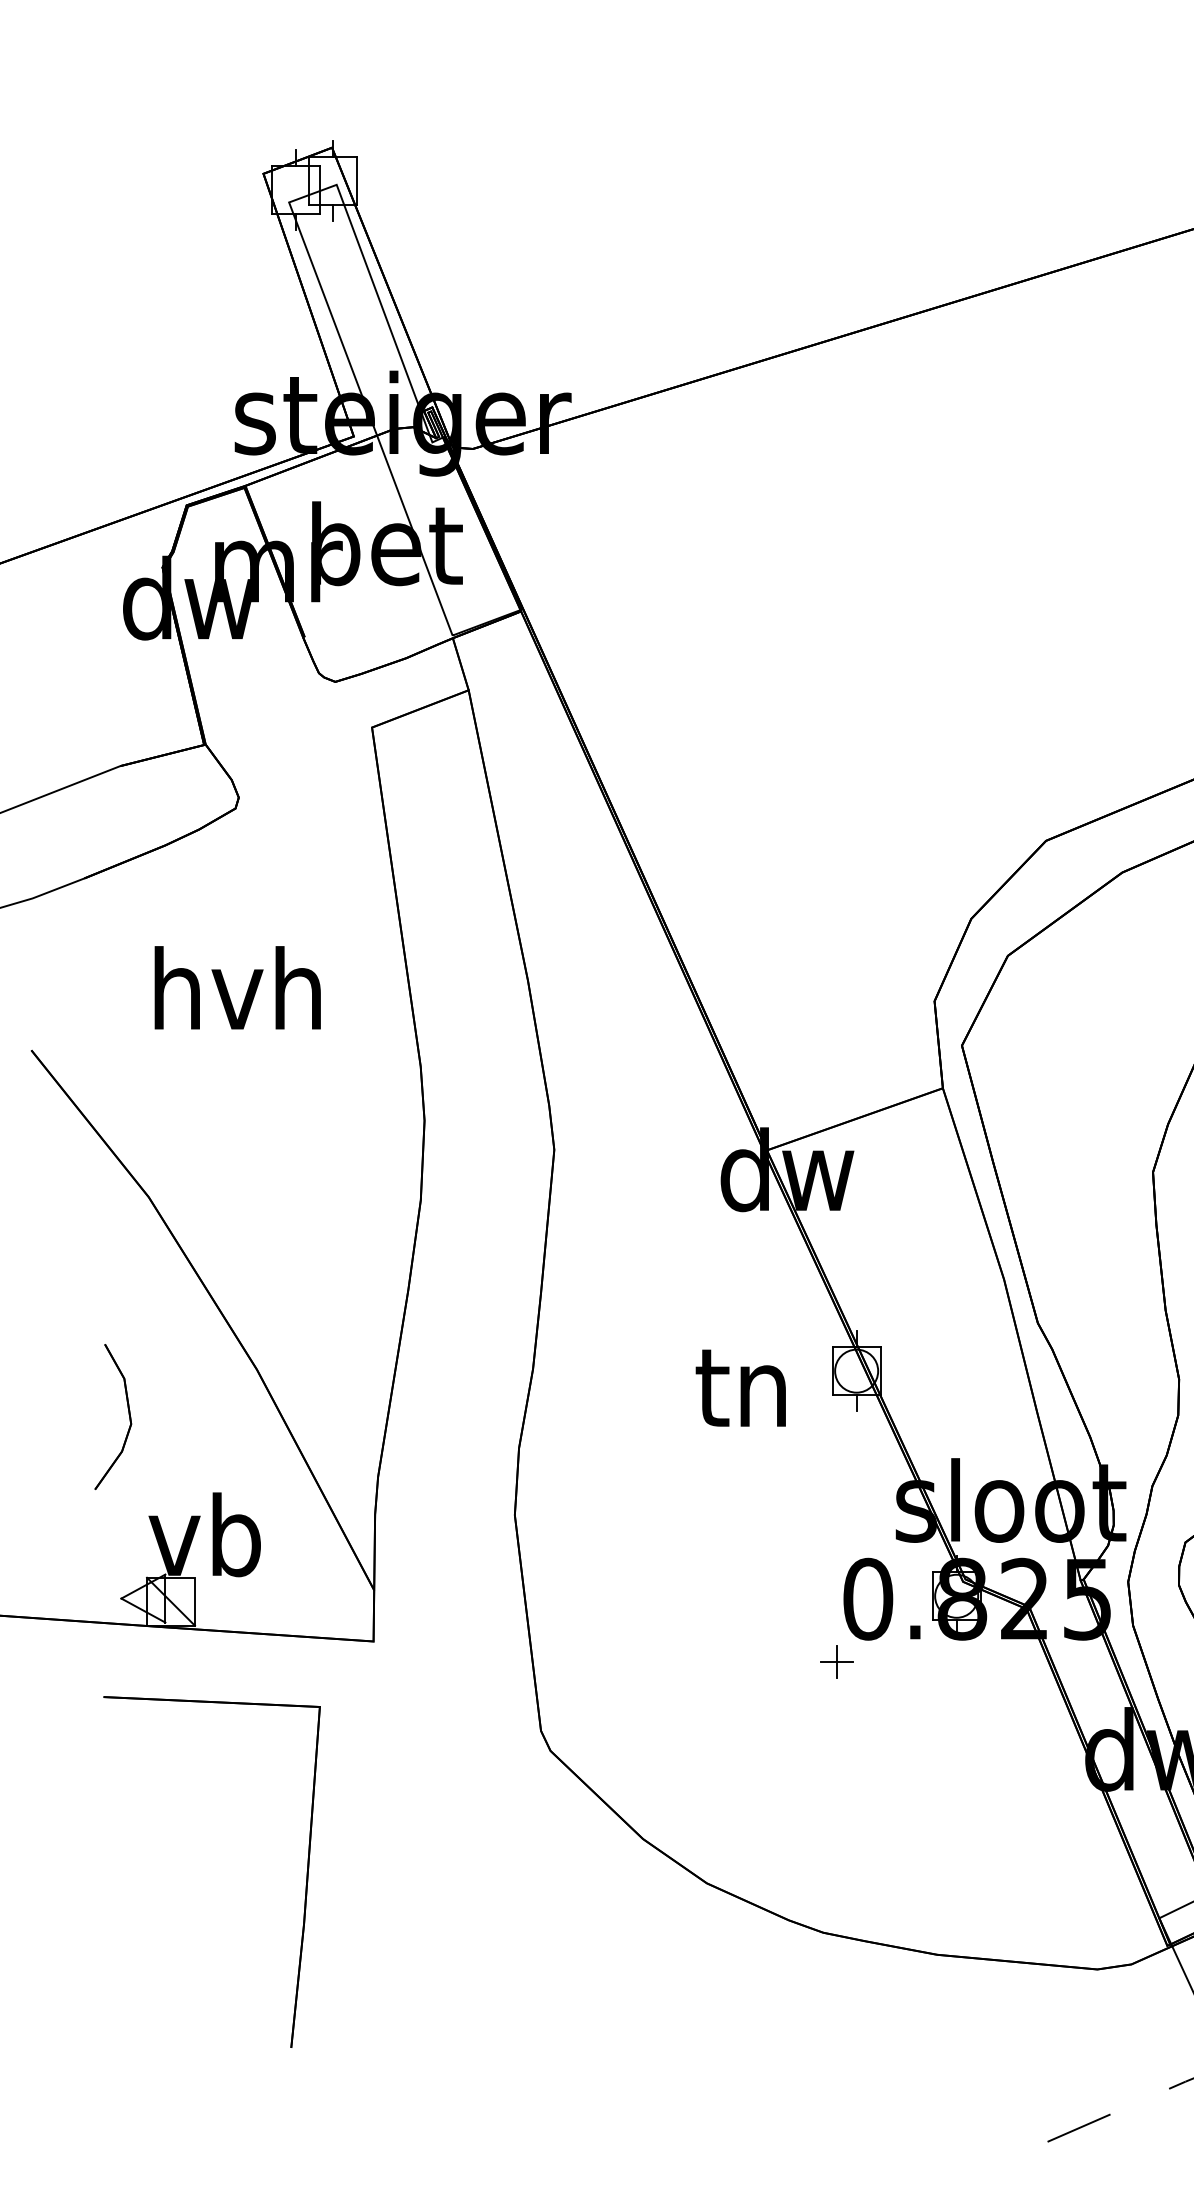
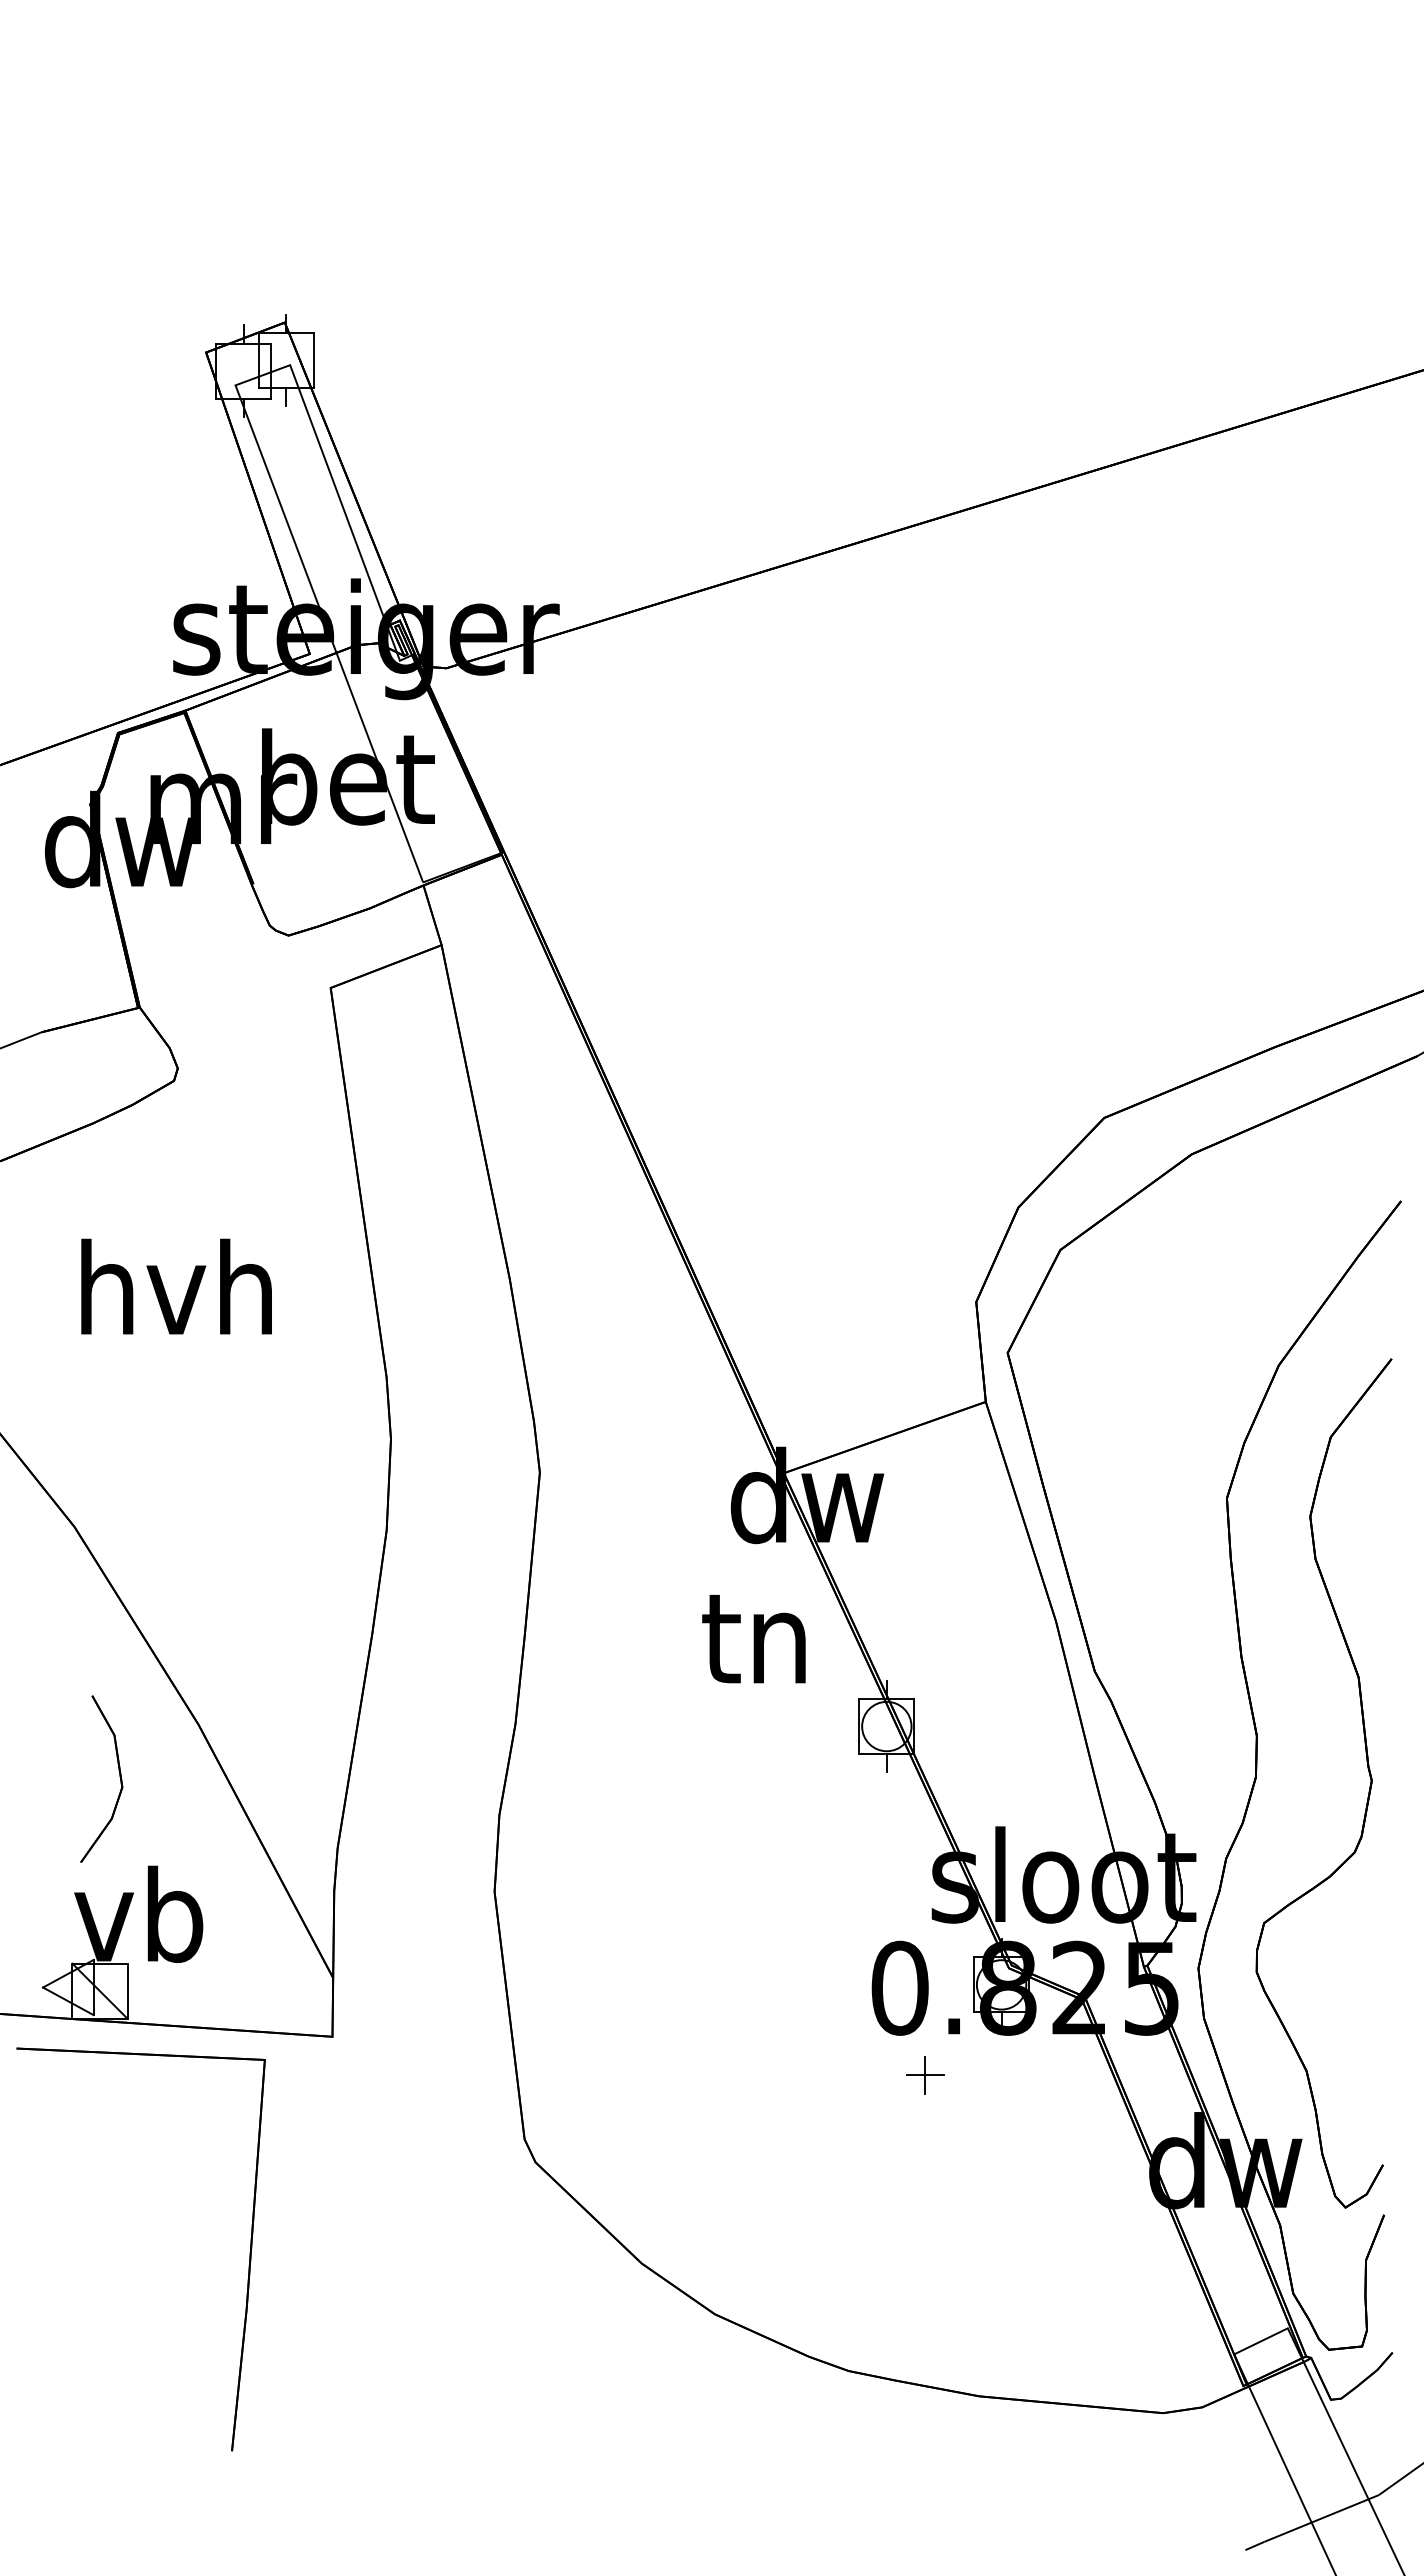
text: (740, 1388) -> (753, 1639), moved
part: (128, 1415) -> (119, 1777), moved
part: (837, 1662) -> (925, 2075), moved
part: (306, 1873) -> (249, 2251), moved

